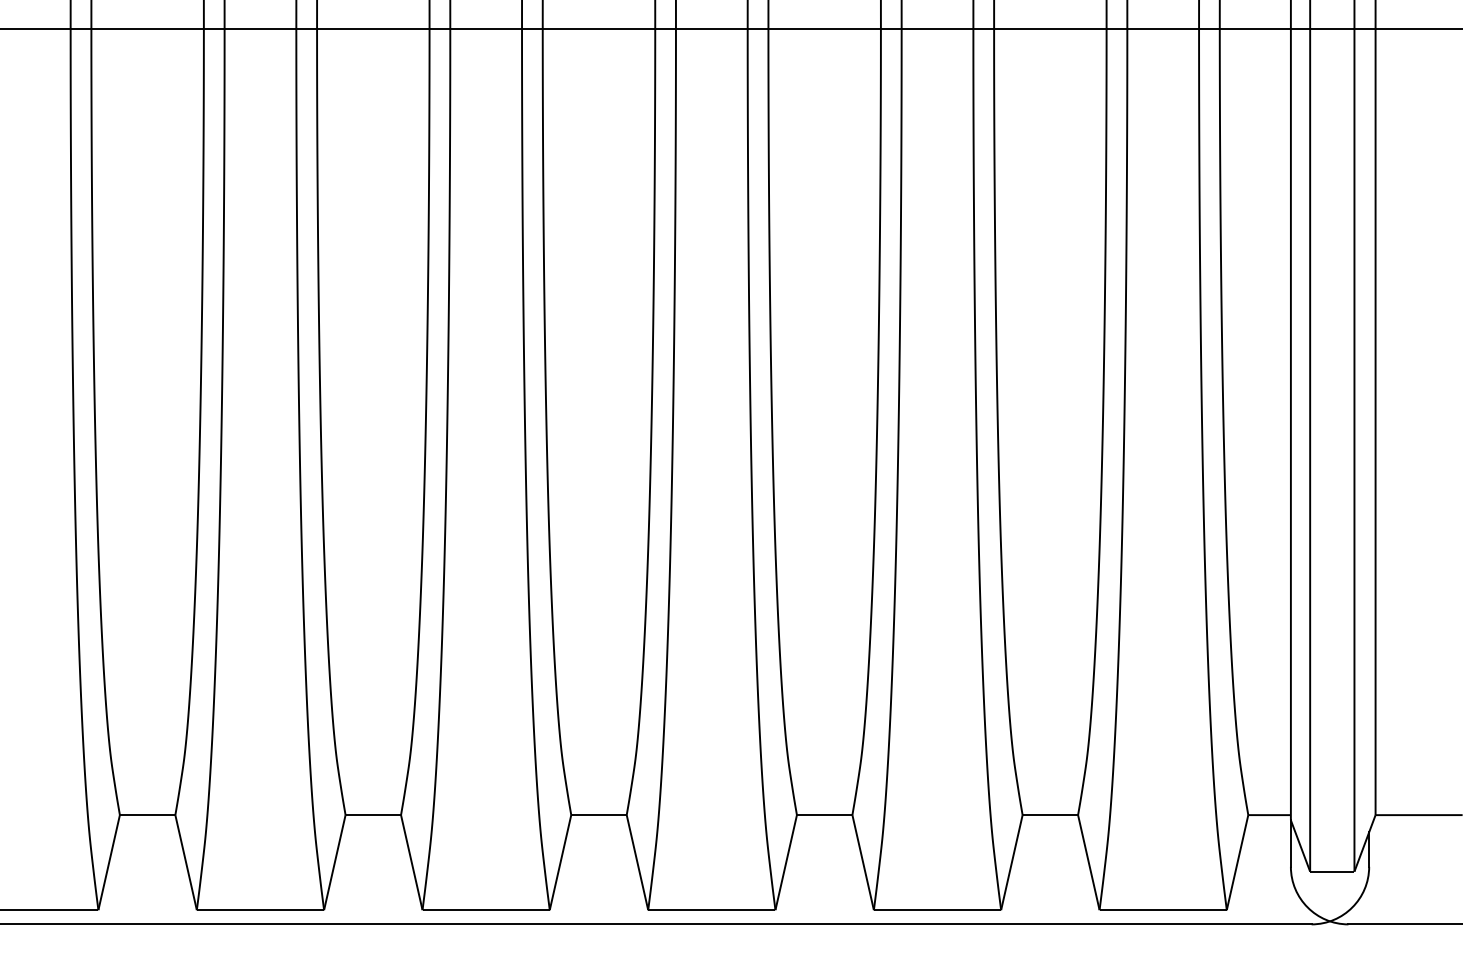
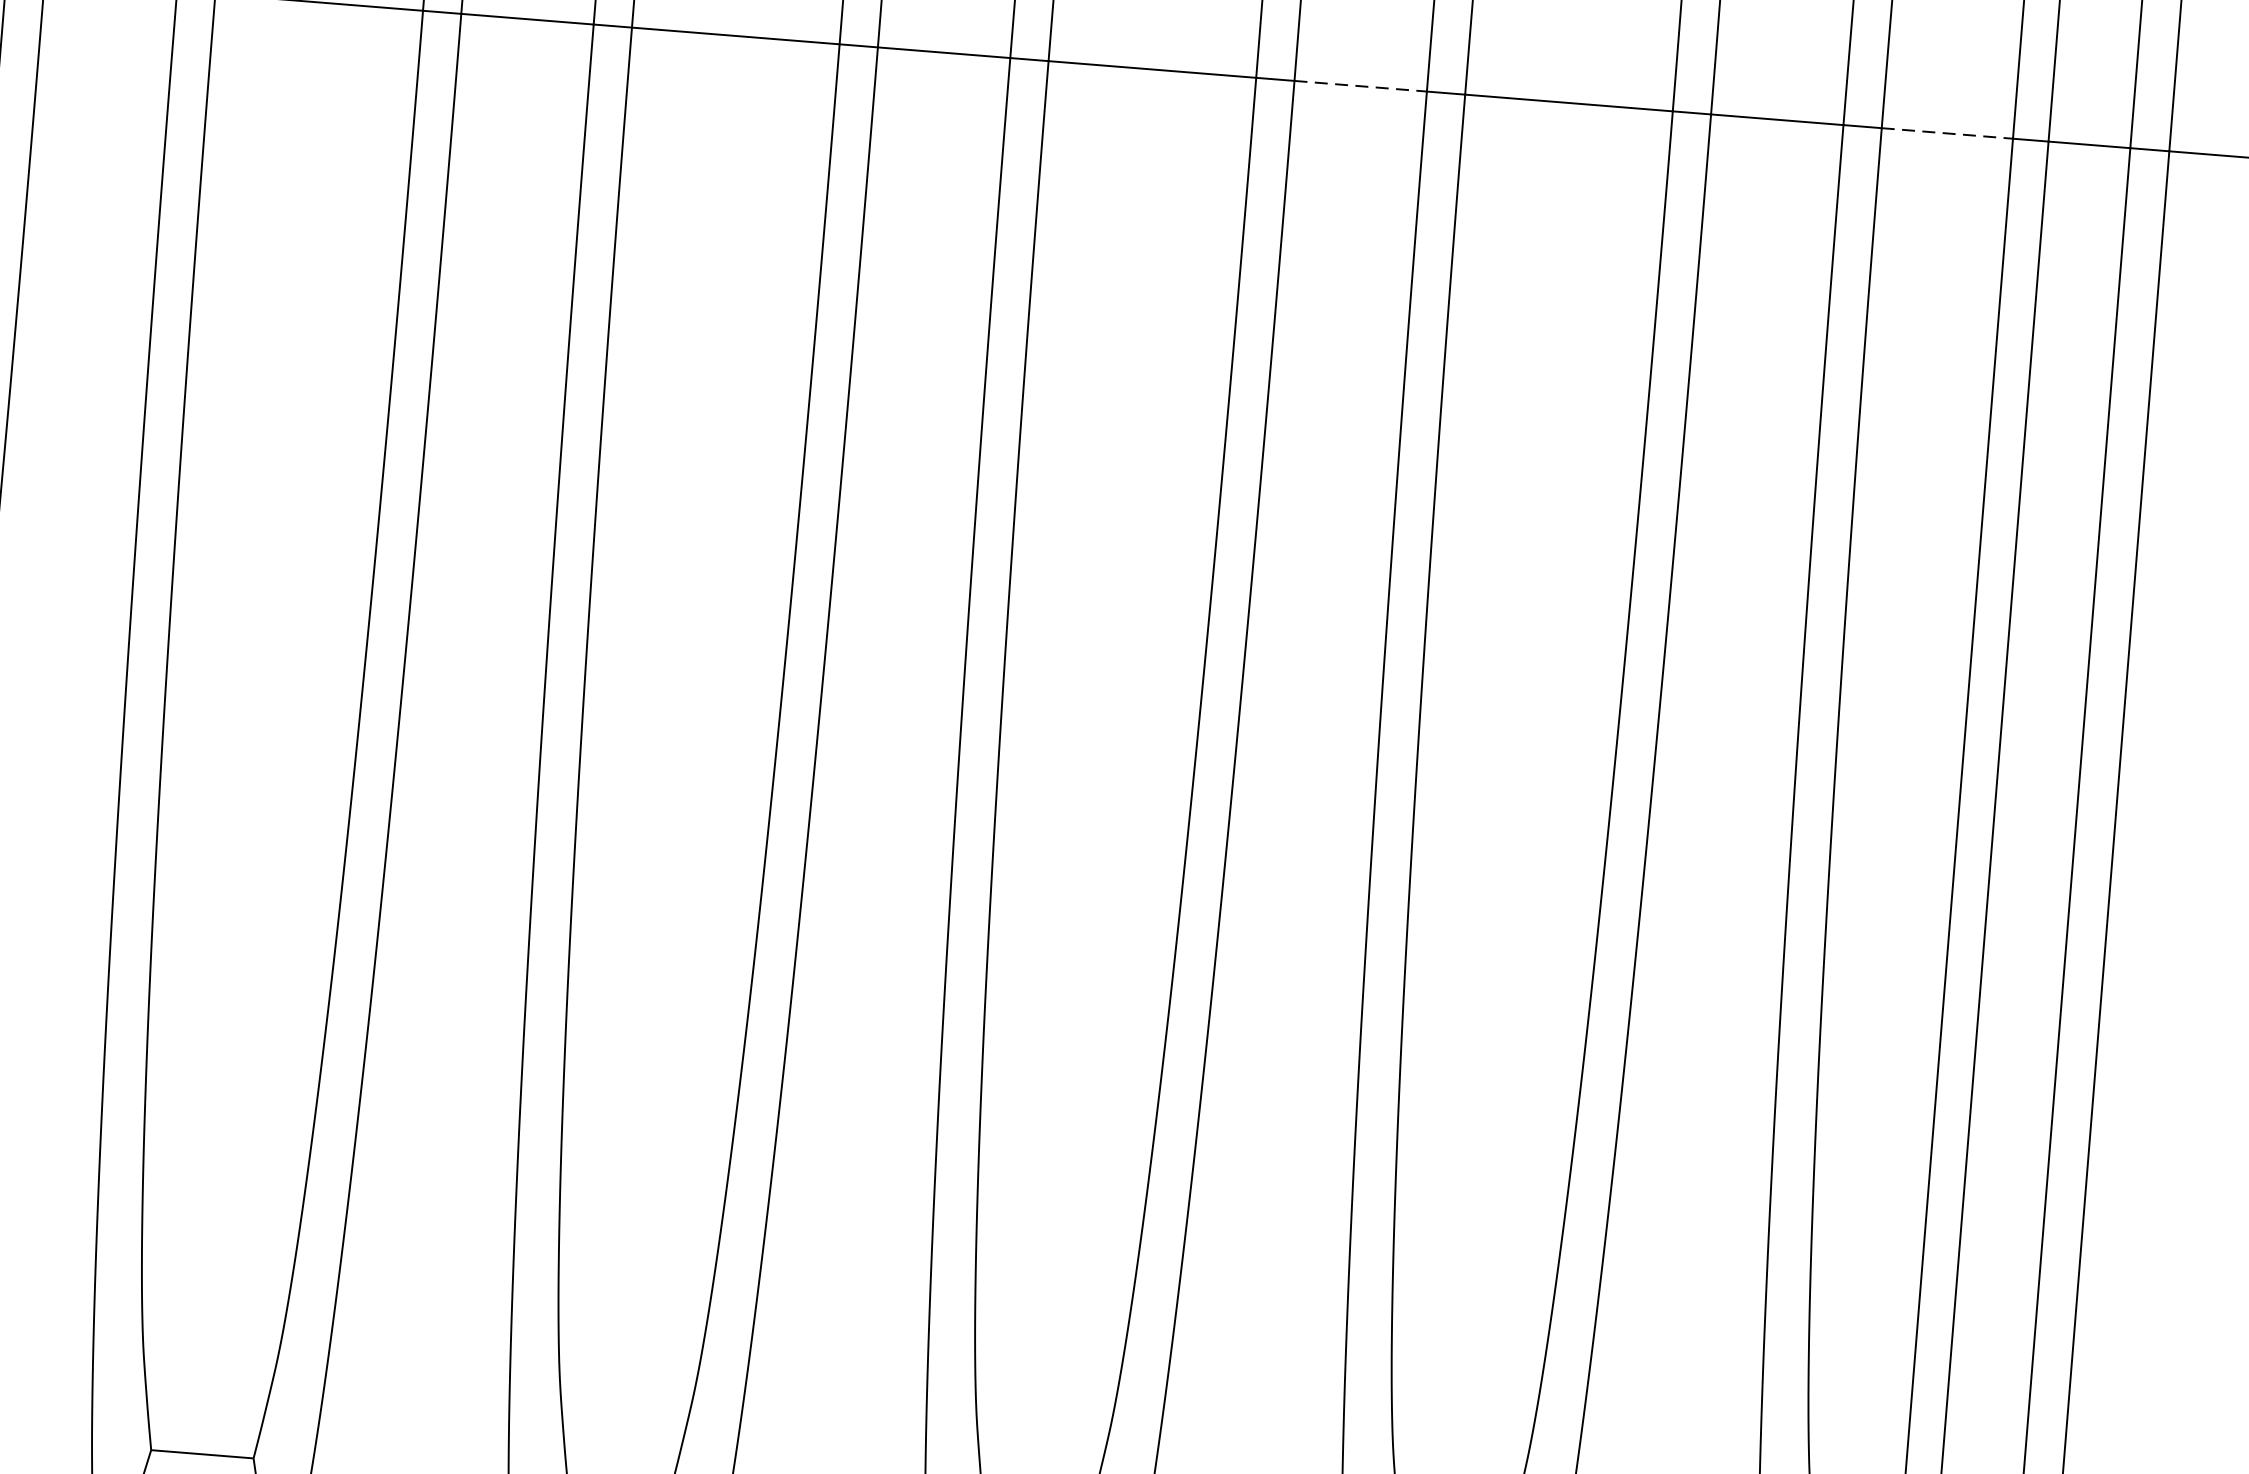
line: (937, 28) -> (1360, 86), solid -> dashed
line: (1255, 28) -> (1947, 133), solid -> dashed

